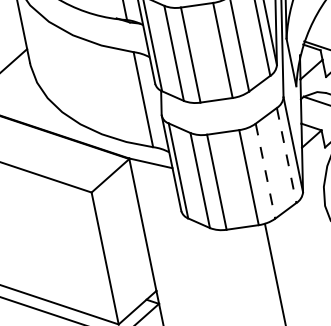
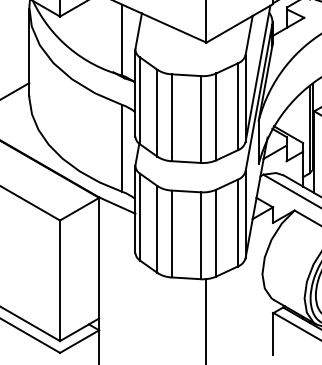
line: (286, 155) -> (237, 223), dashed -> solid
line: (265, 171) -> (216, 233), dashed -> solid

